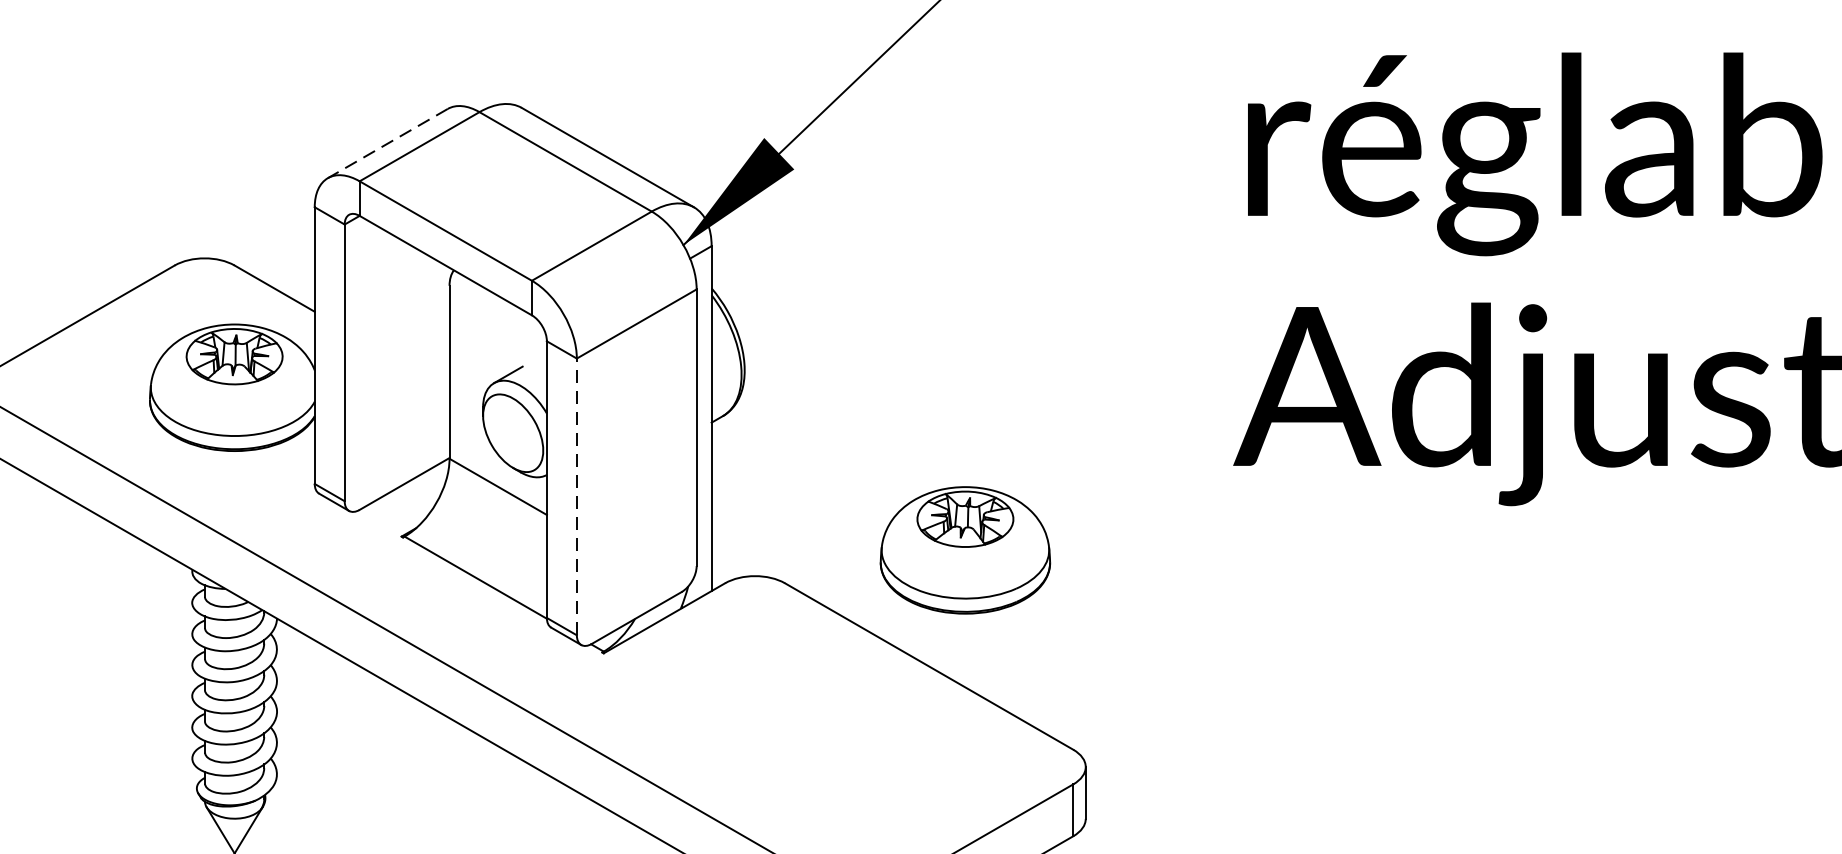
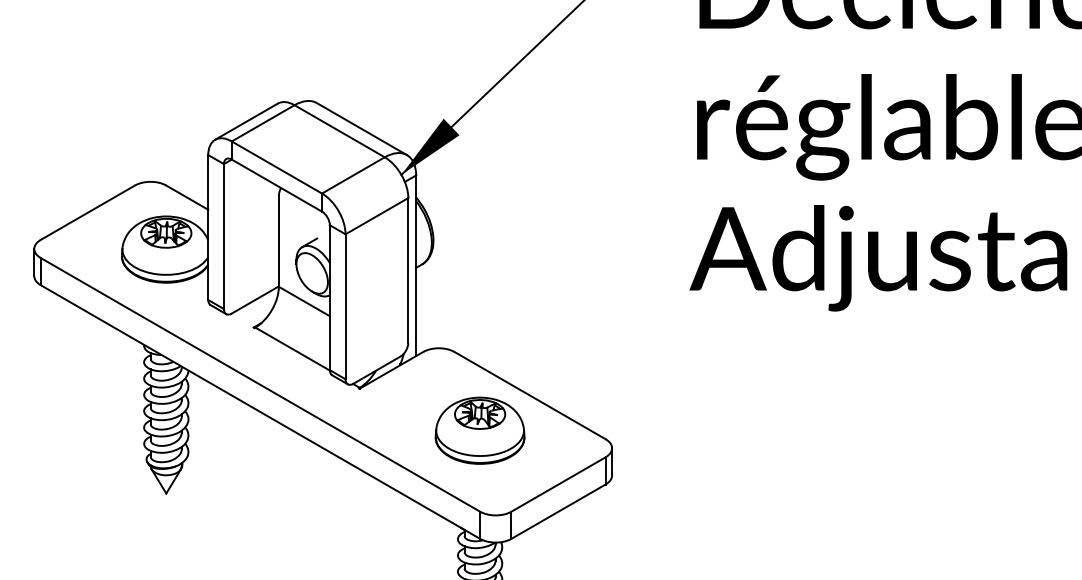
line: (387, 143) -> (246, 121), dashed -> solid
line: (576, 496) -> (345, 306), dashed -> solid
part: (964, 549) -> (479, 430), moved

